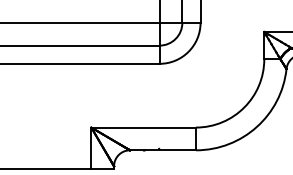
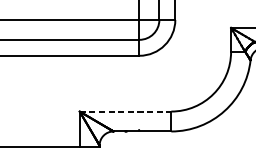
line: (144, 127) -> (126, 111), solid -> dashed

